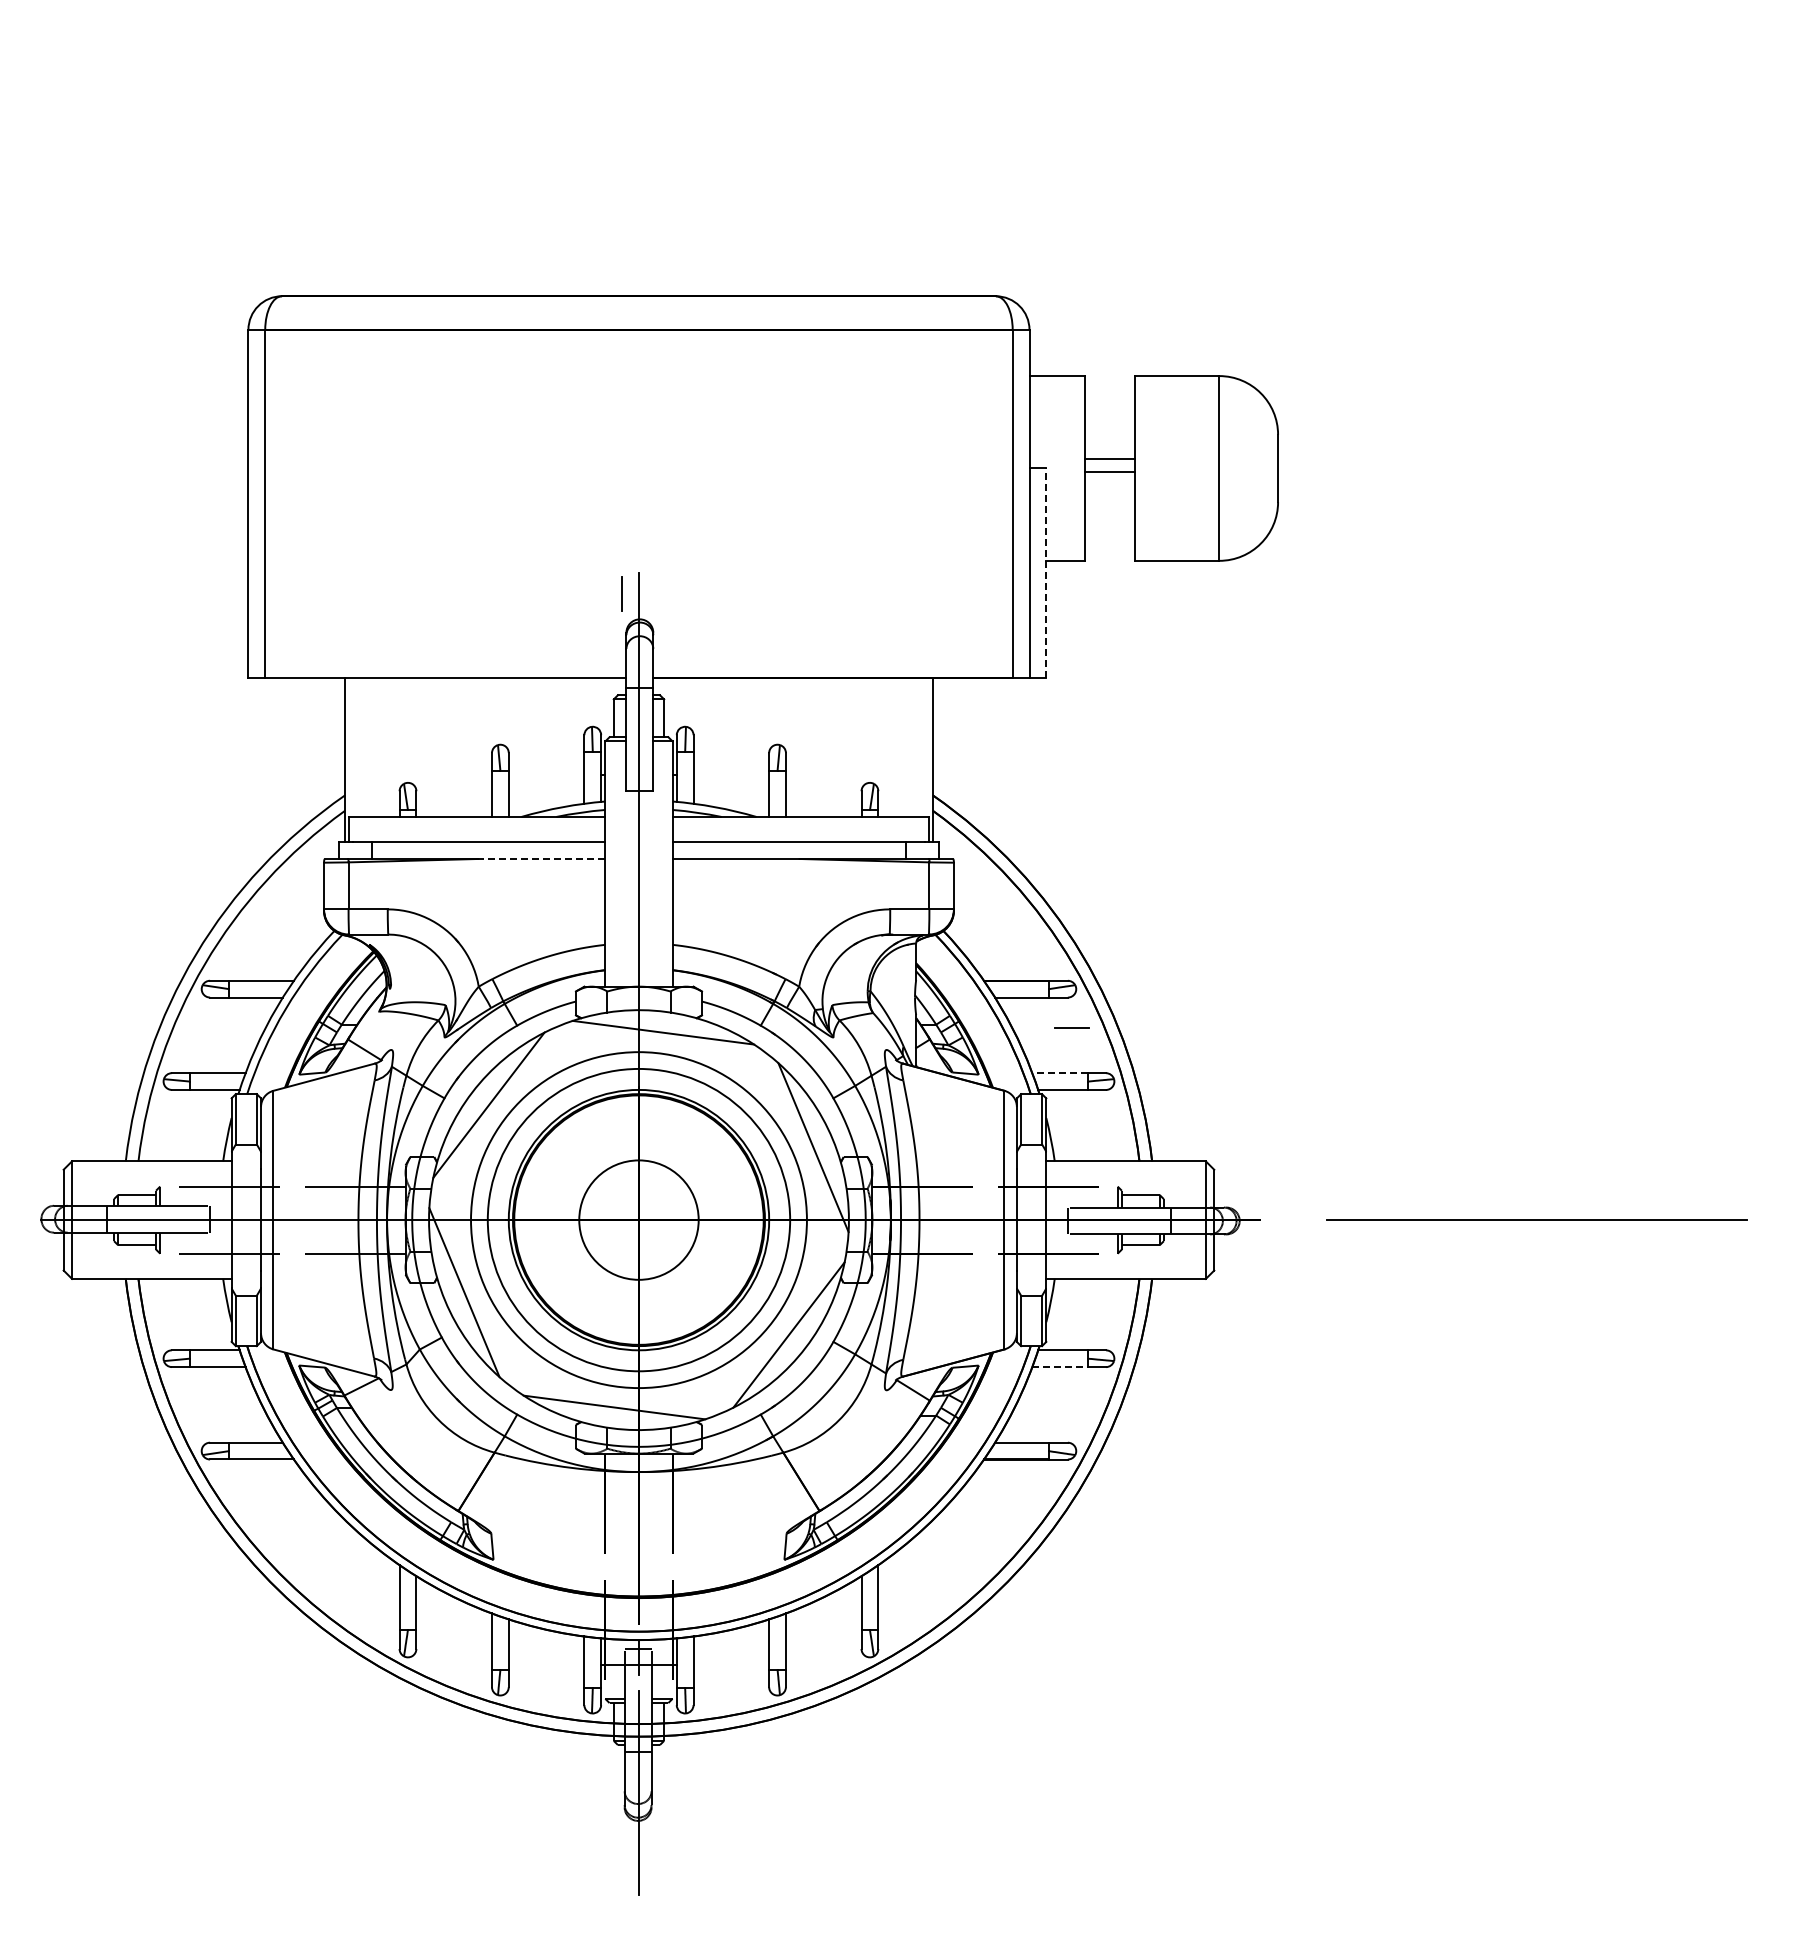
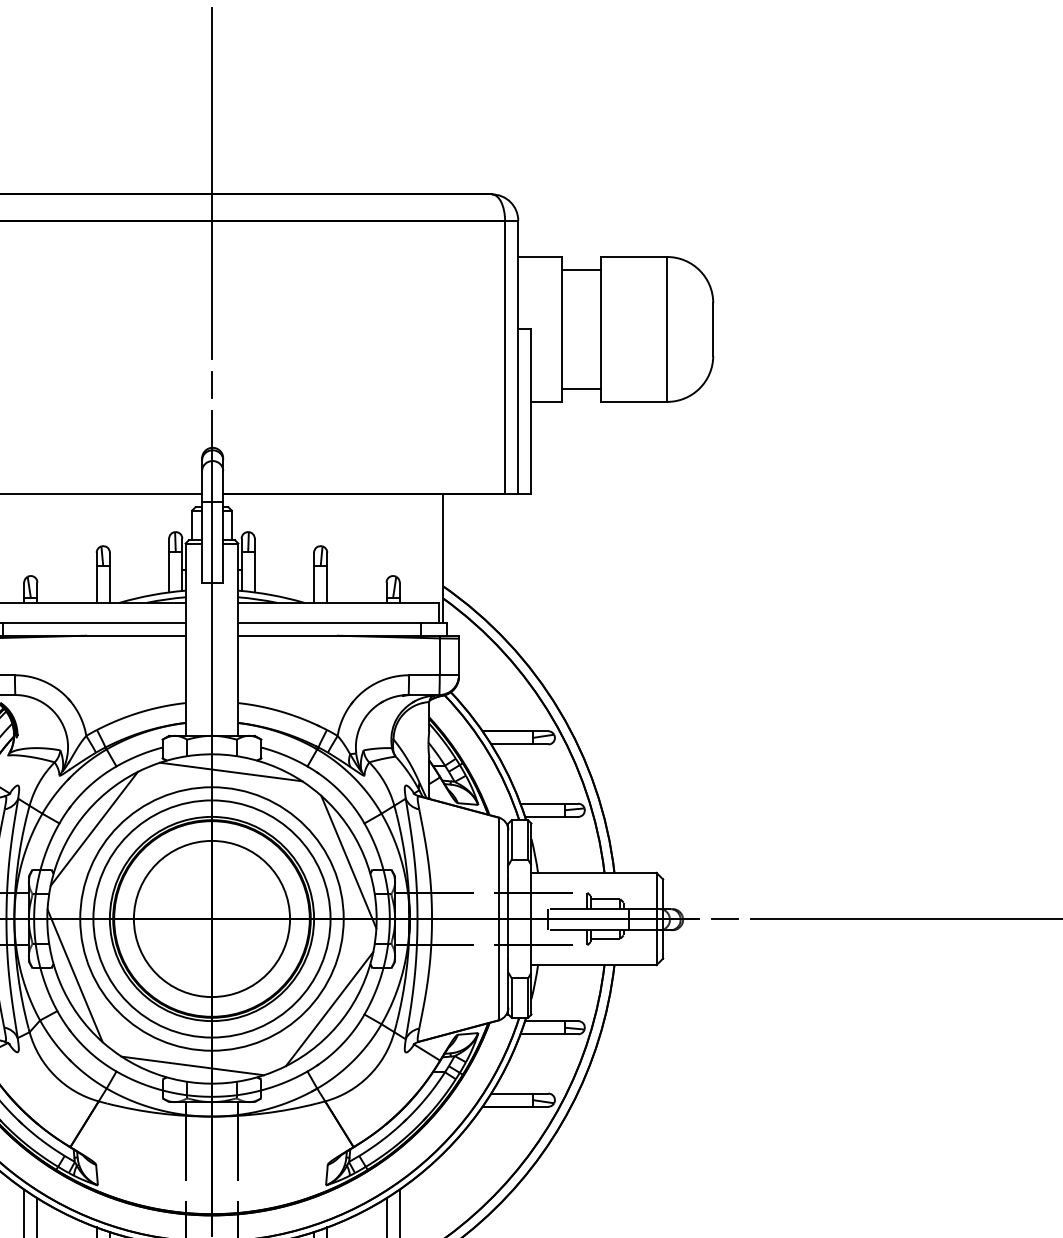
line: (638, 281) -> (211, 182), added
line: (1109, 459) -> (581, 389), moved
line: (1109, 471) -> (581, 269), moved
line: (1046, 573) -> (531, 411), dashed -> solid
line: (621, 593) -> (211, 384), moved
line: (541, 858) -> (135, 635), dashed -> solid
line: (1071, 1027) -> (724, 918), moved
line: (1059, 1073) -> (541, 803), dashed -> solid
circle: (638, 1219) -> (211, 918), size x1.67
line: (1060, 1367) -> (542, 1034), dashed -> solid

